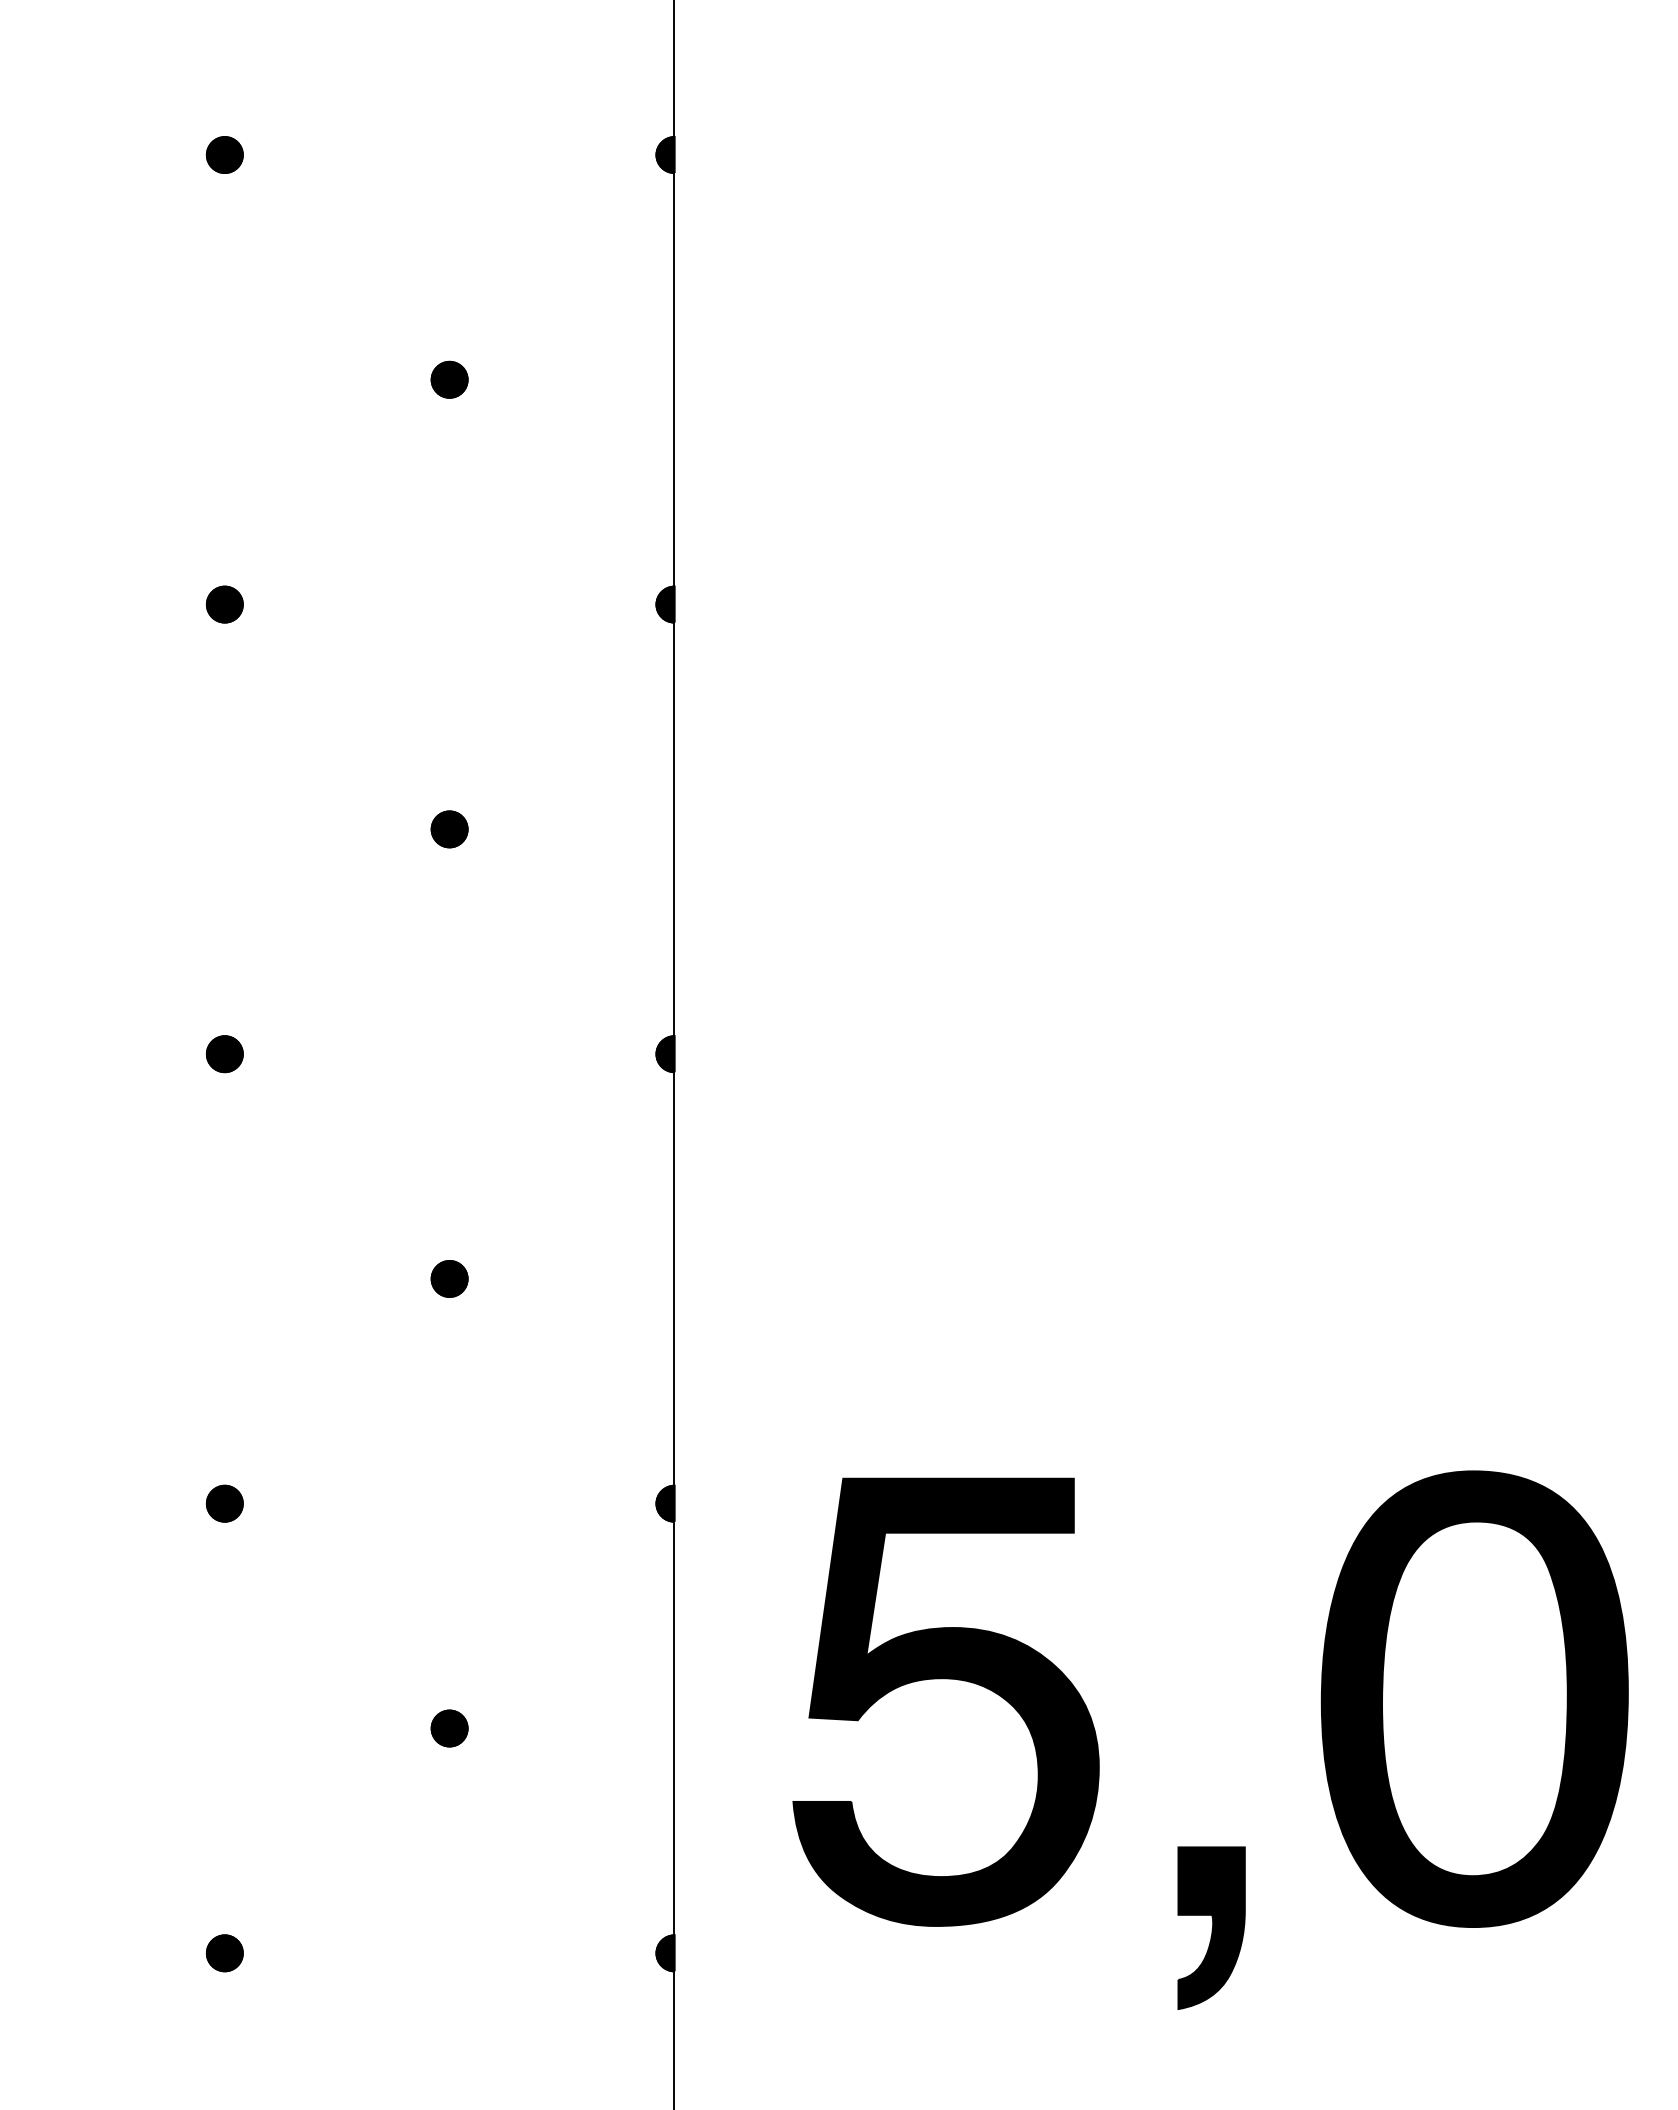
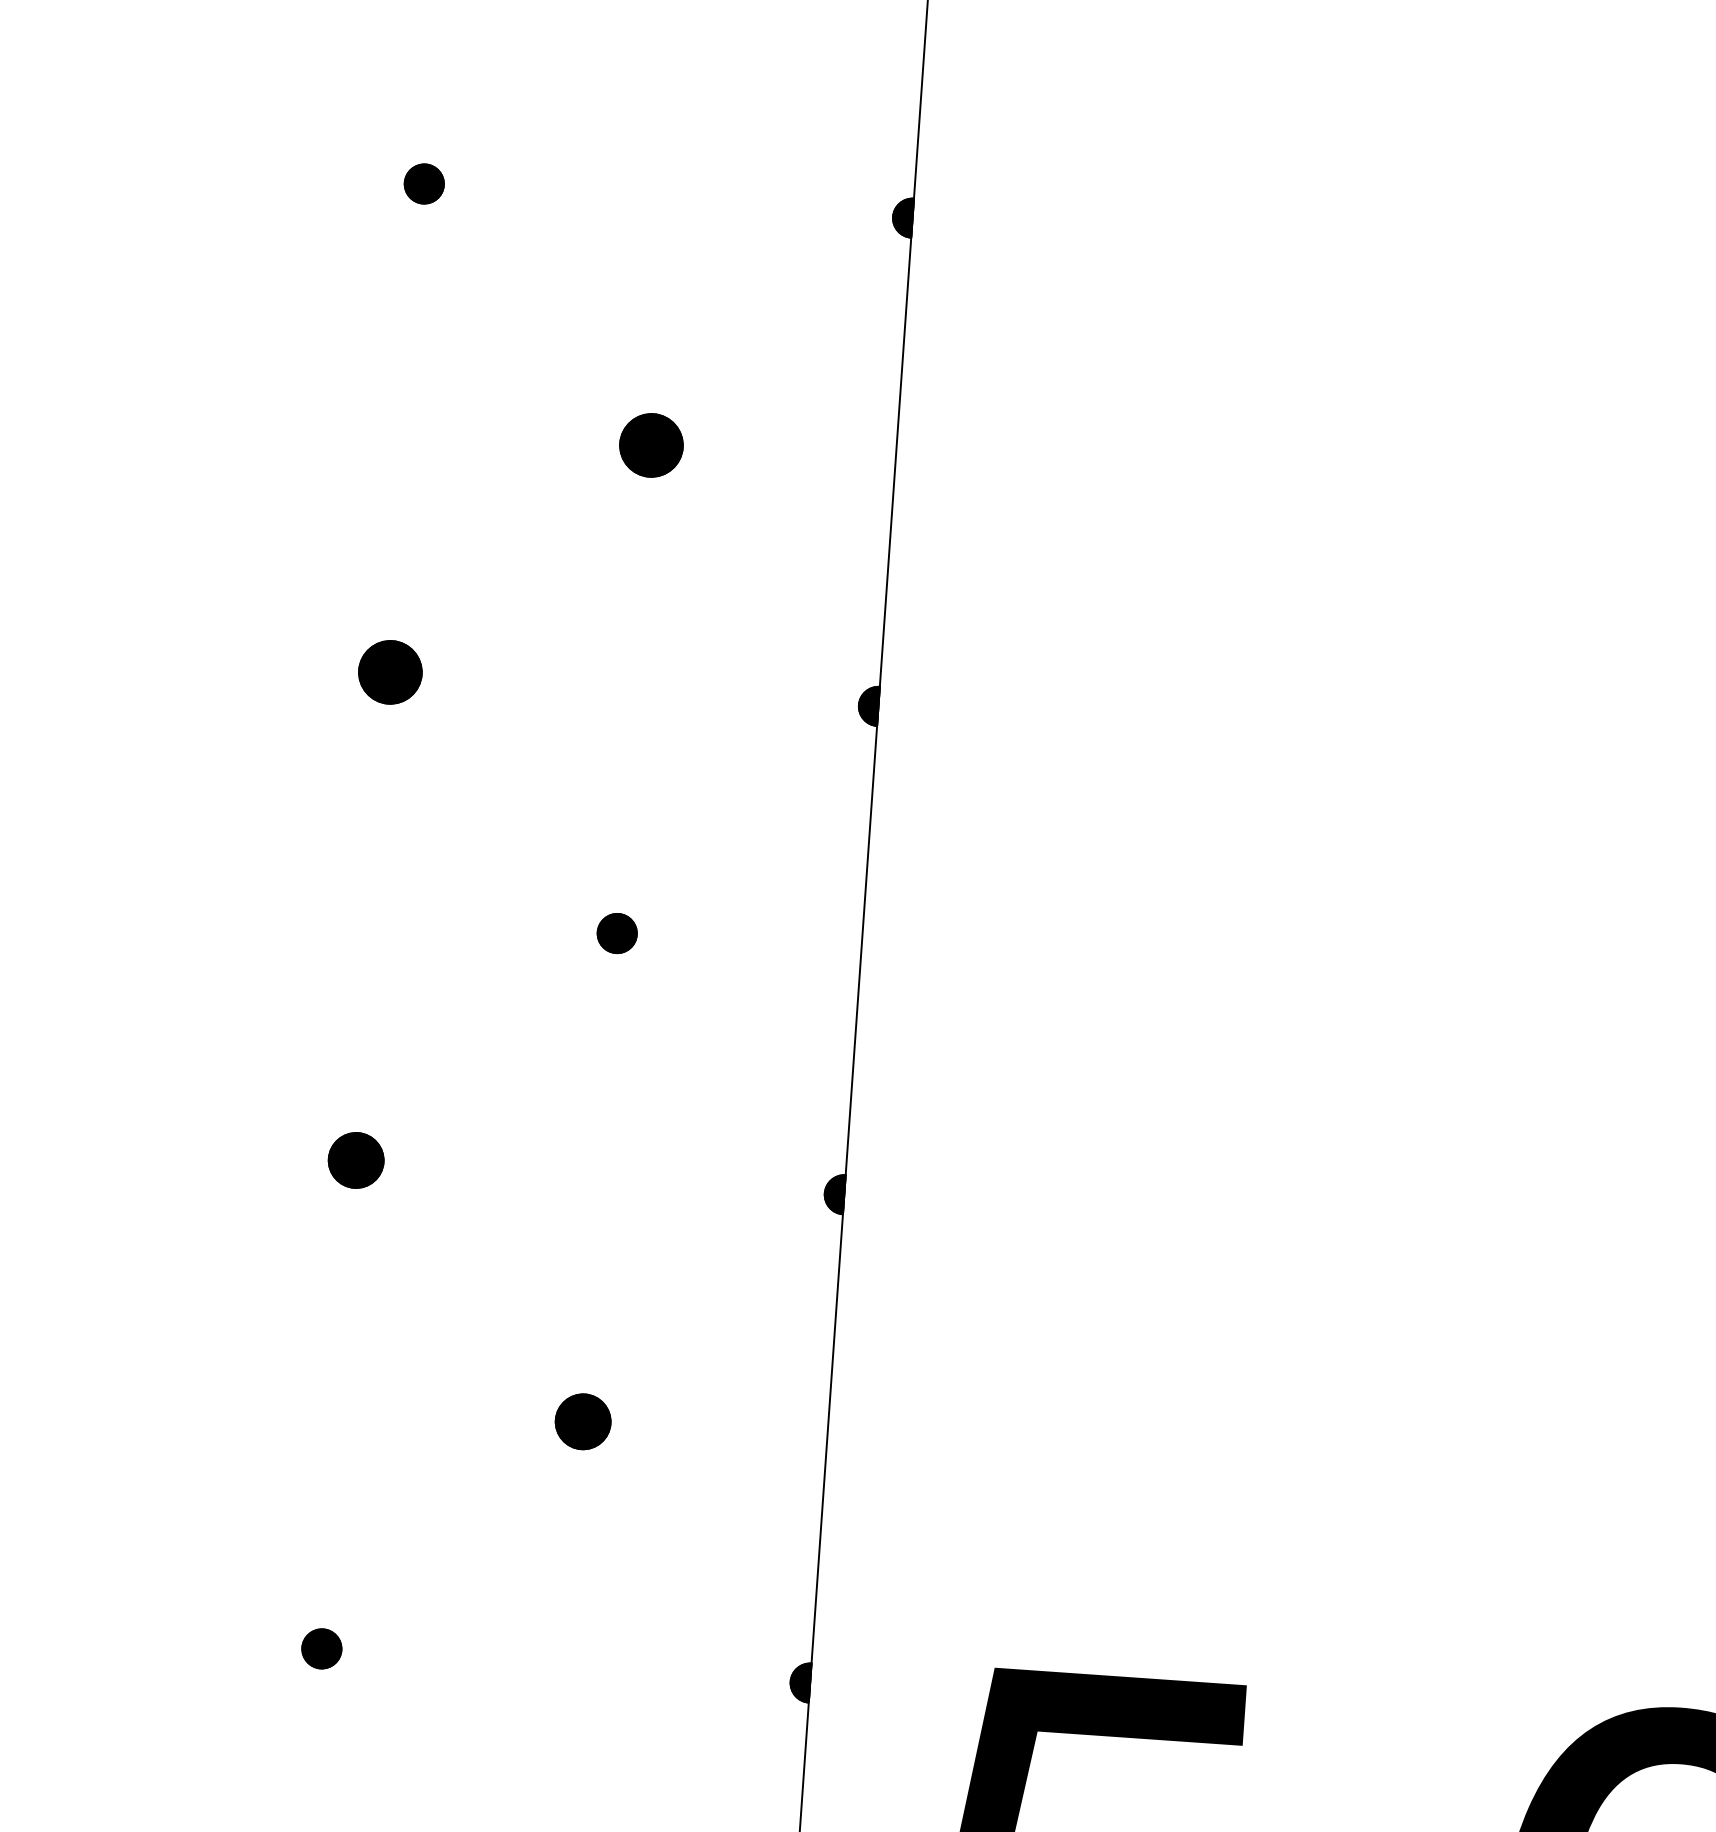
part: (449, 379) -> (651, 444), size x1.6
part: (224, 604) -> (389, 672), size x1.6
part: (224, 1054) -> (355, 1160), size x1.4
part: (449, 1278) -> (582, 1421), size x1.4

